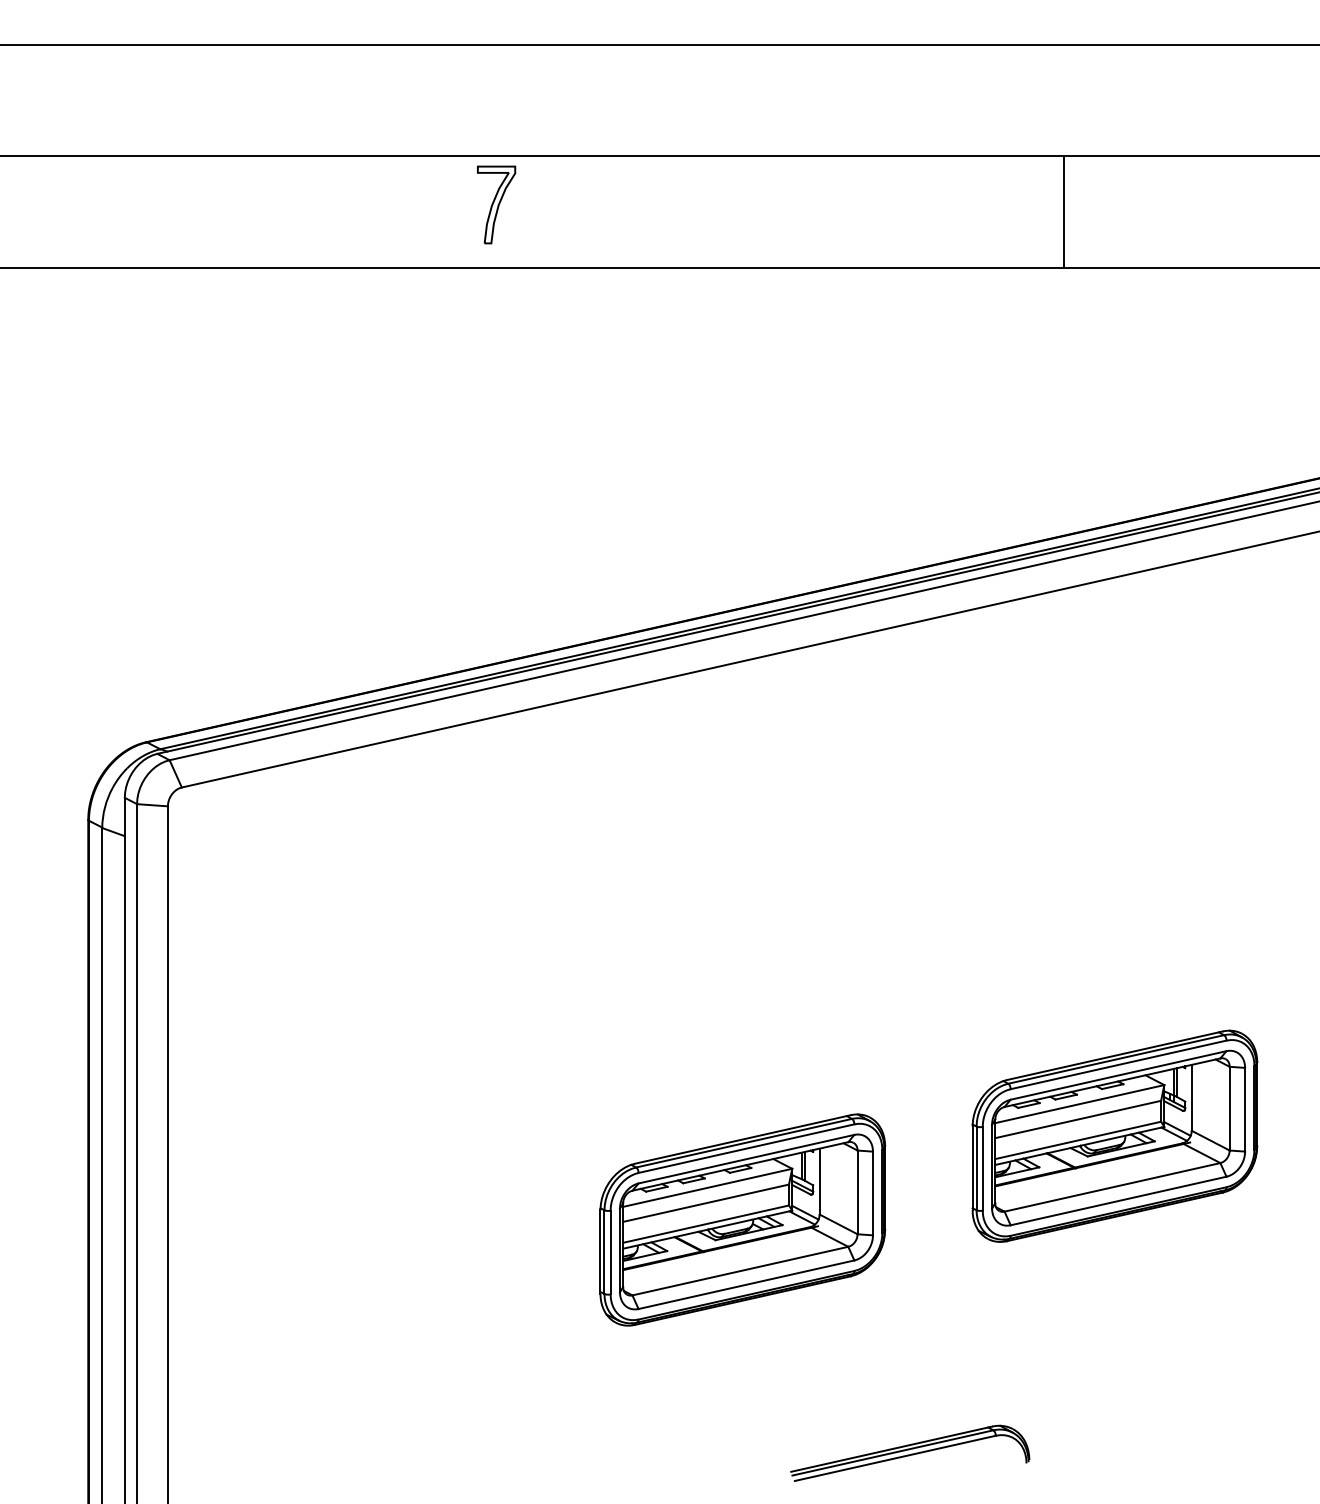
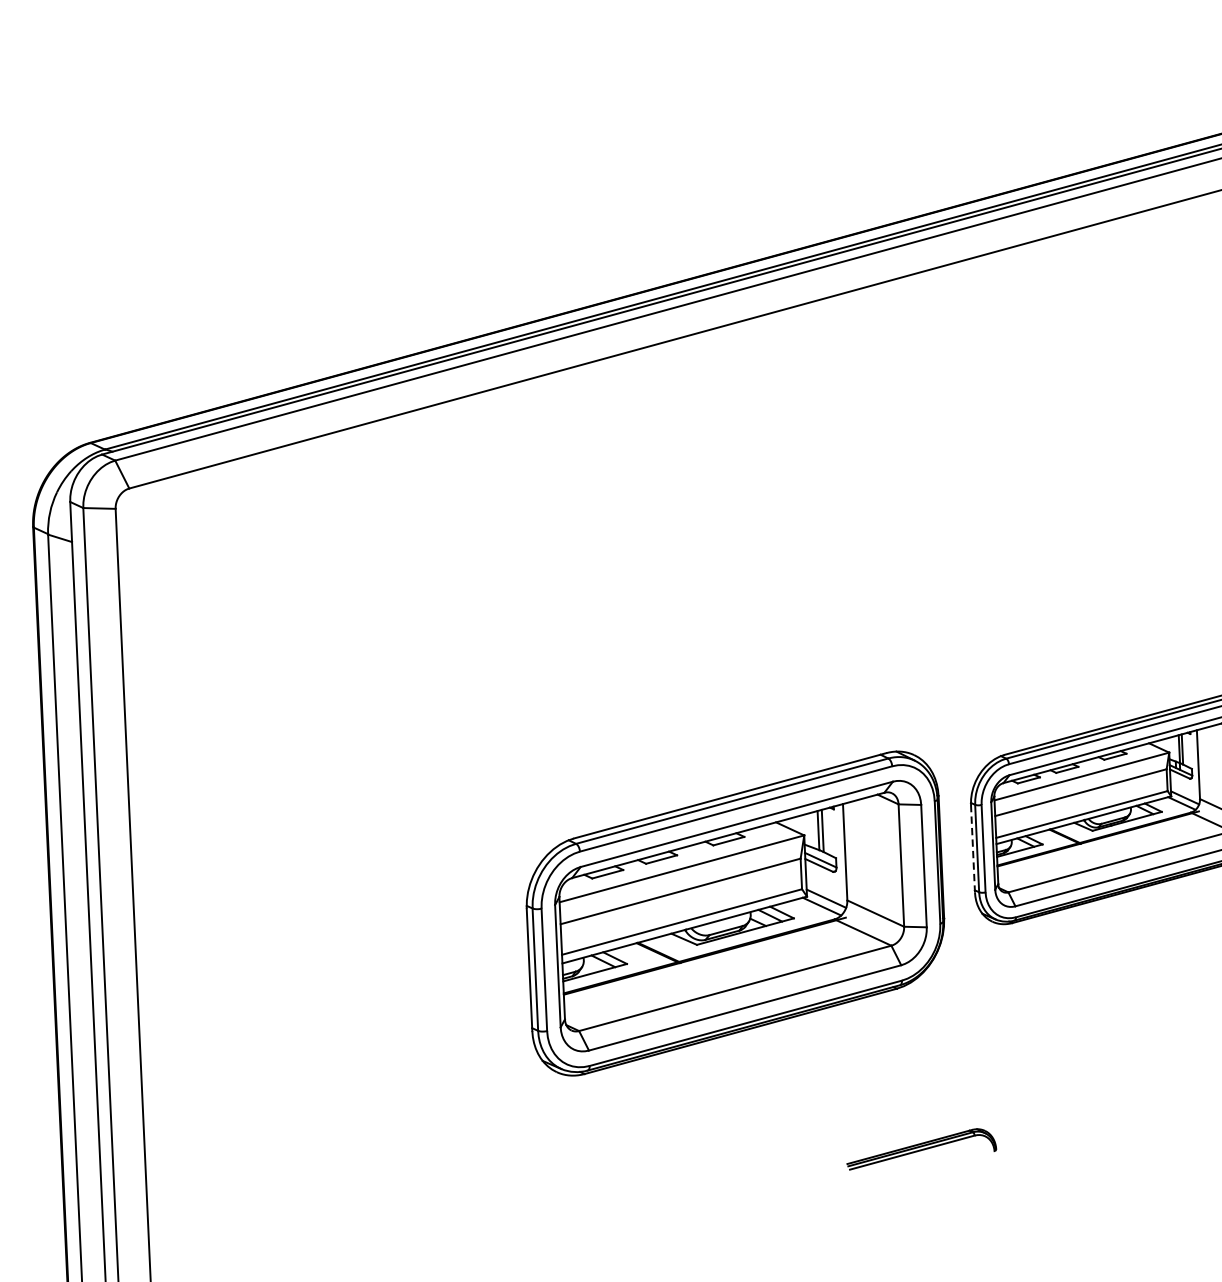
line: (972, 1168) -> (972, 848), solid -> dashed
part: (742, 1219) -> (735, 913), size x1.4
part: (910, 1452) -> (921, 1148), size x0.6

